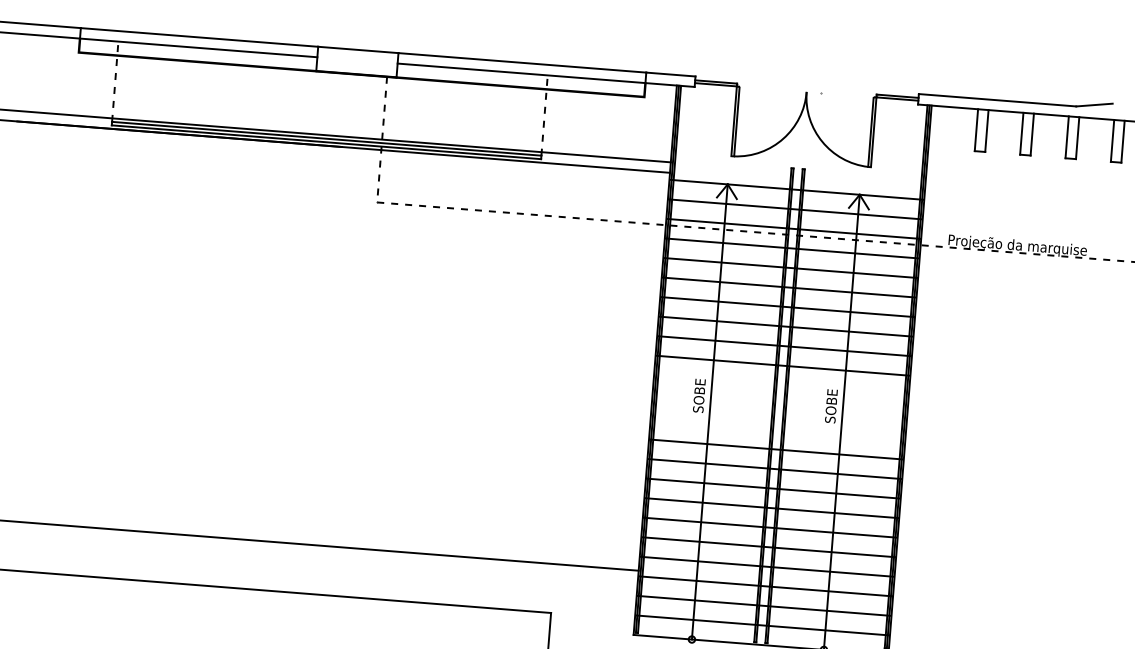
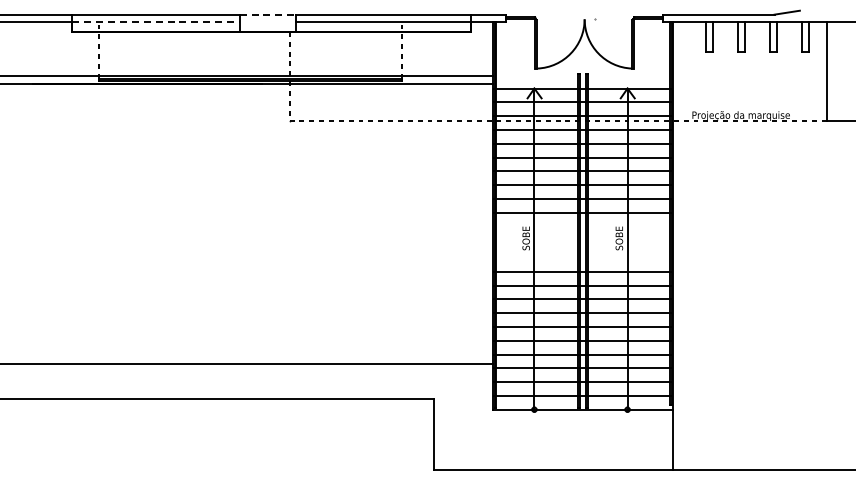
line: (198, 48) -> (155, 22), solid -> dashed
line: (359, 49) -> (268, 14), solid -> dashed

